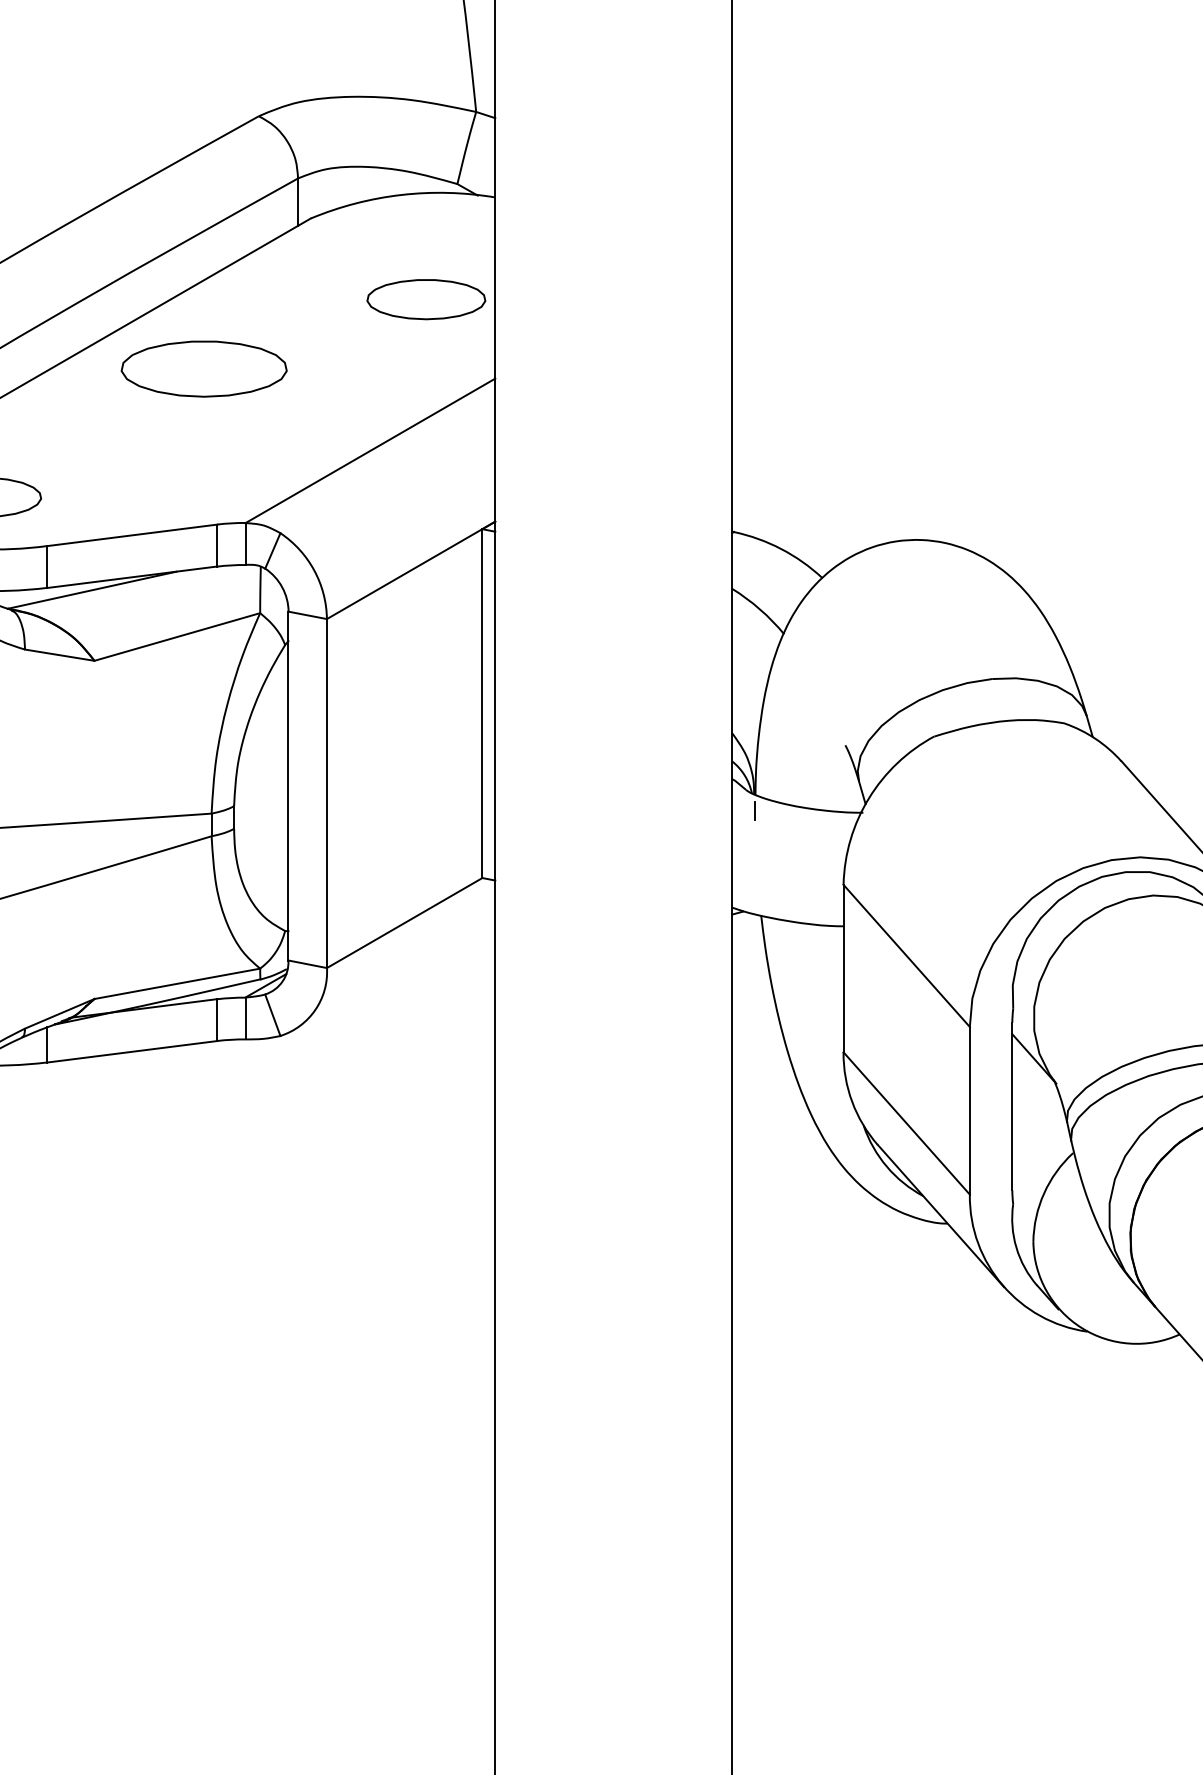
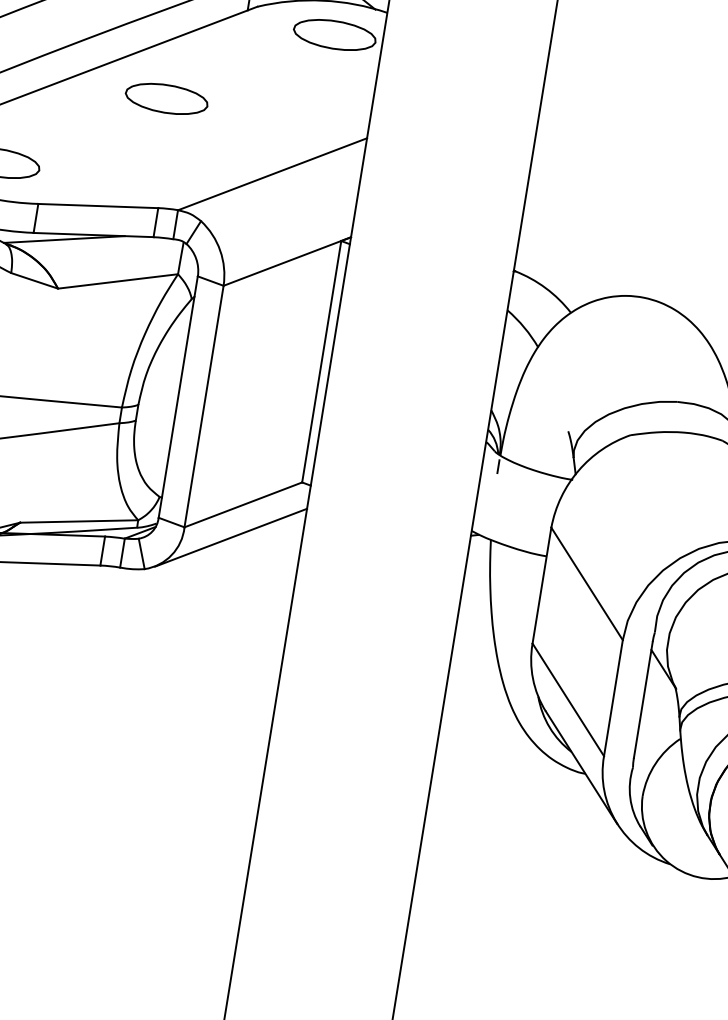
part: (426, 299) -> (334, 34), moved
part: (204, 368) -> (166, 98), size x0.71
line: (394, 972) -> (230, 537), added

